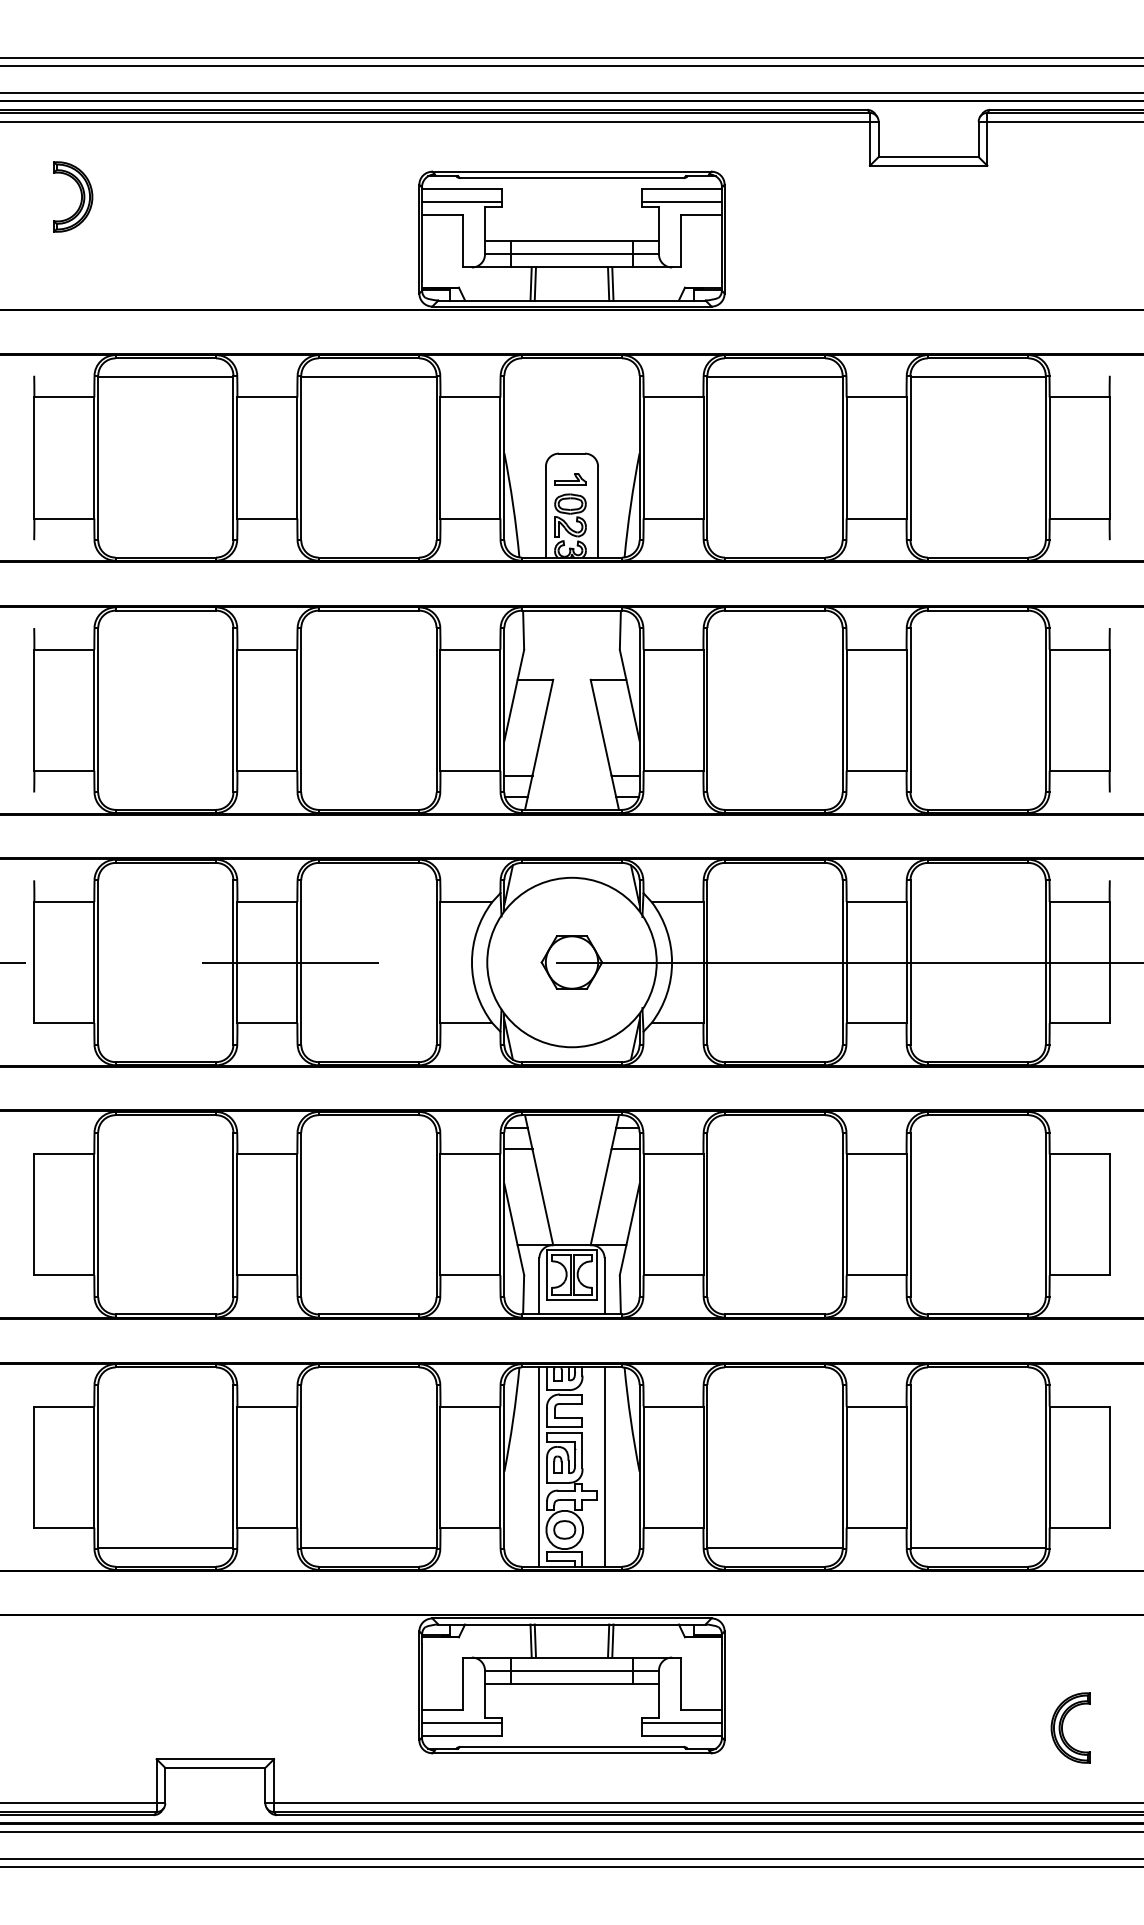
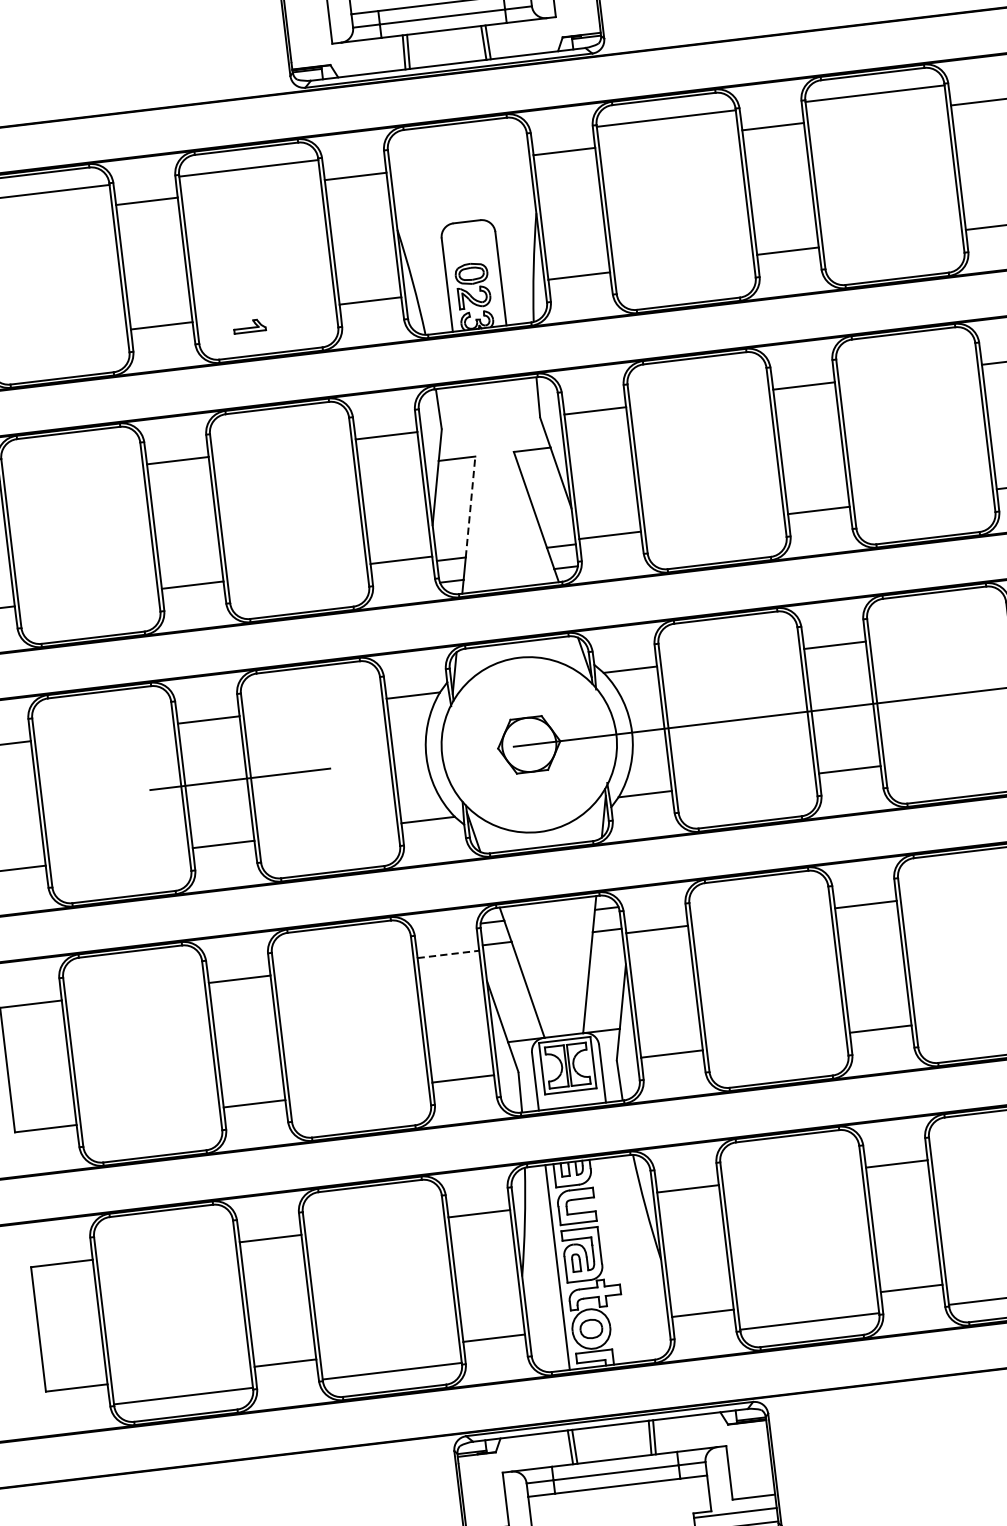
part: (570, 479) -> (249, 326), moved
line: (542, 727) -> (470, 506), solid -> dashed
line: (470, 1154) -> (448, 954), solid -> dashed
line: (604, 1466) -> (624, 1258), removed

